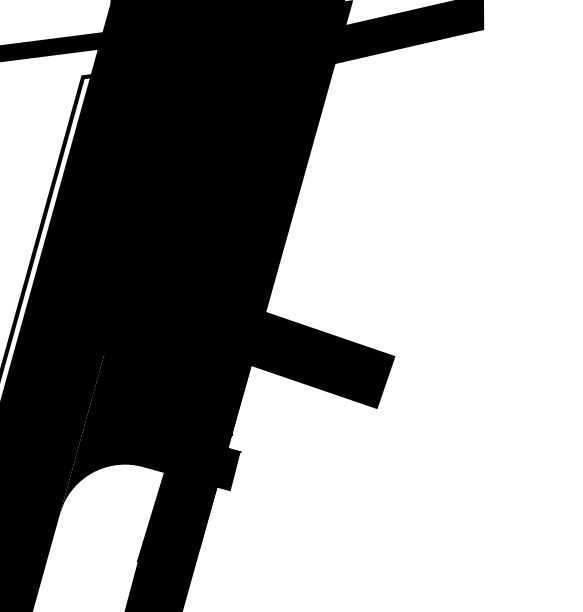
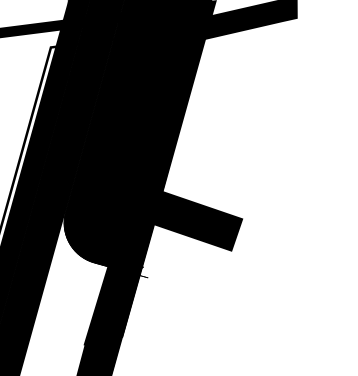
fill: (149, 428) -> (91, 263), removed

